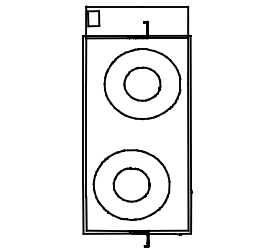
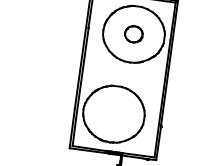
part: (142, 83) -> (133, 33), size x0.6
part: (131, 184) -> (113, 113), removed

